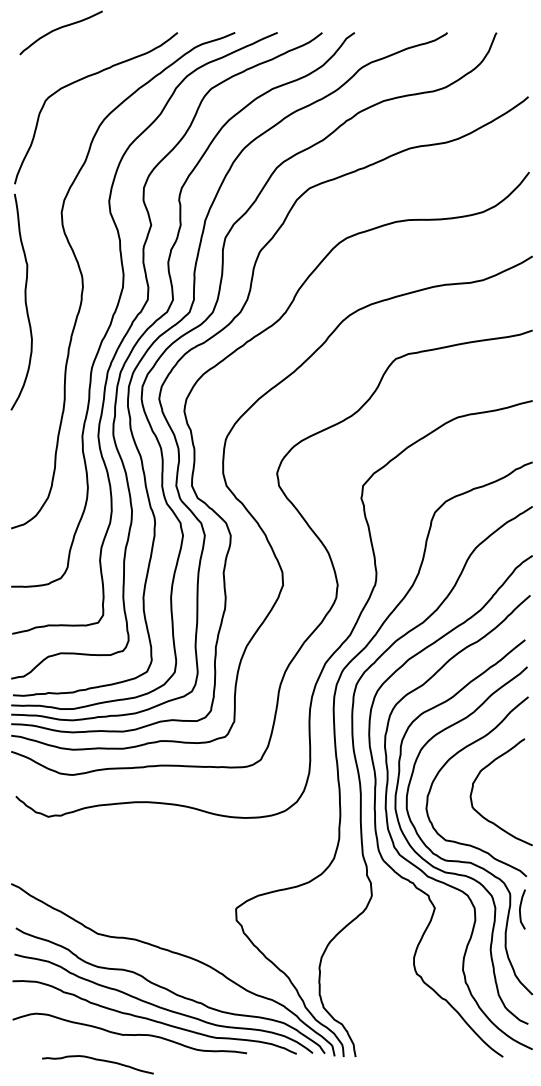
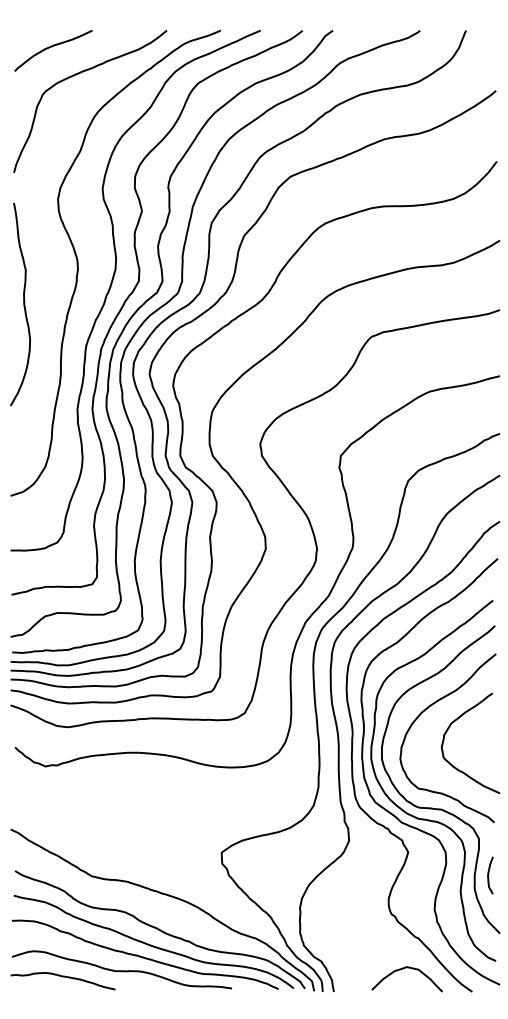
curve: (60, 29) -> (52, 47), moved
curve: (24, 302) -> (23, 304), moved
curve: (521, 908) -> (489, 874), moved
curve: (429, 1033) -> (403, 969), added
curve: (97, 1060) -> (62, 977), moved

